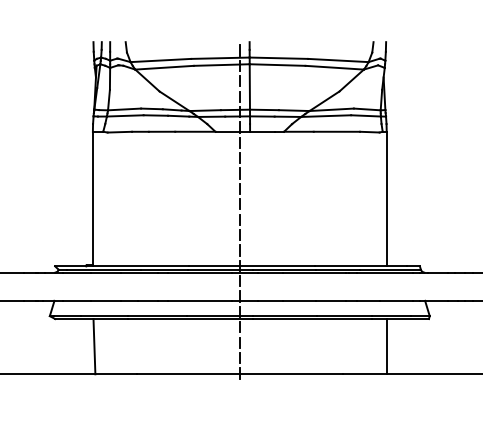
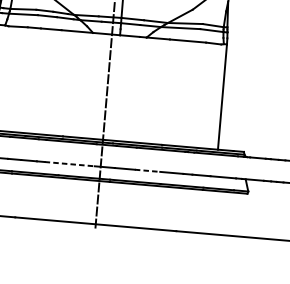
line: (200, 300) -> (69, 163), solid -> dashed
line: (300, 300) -> (148, 170), solid -> dashed
line: (386, 346) -> (212, 212), removed

